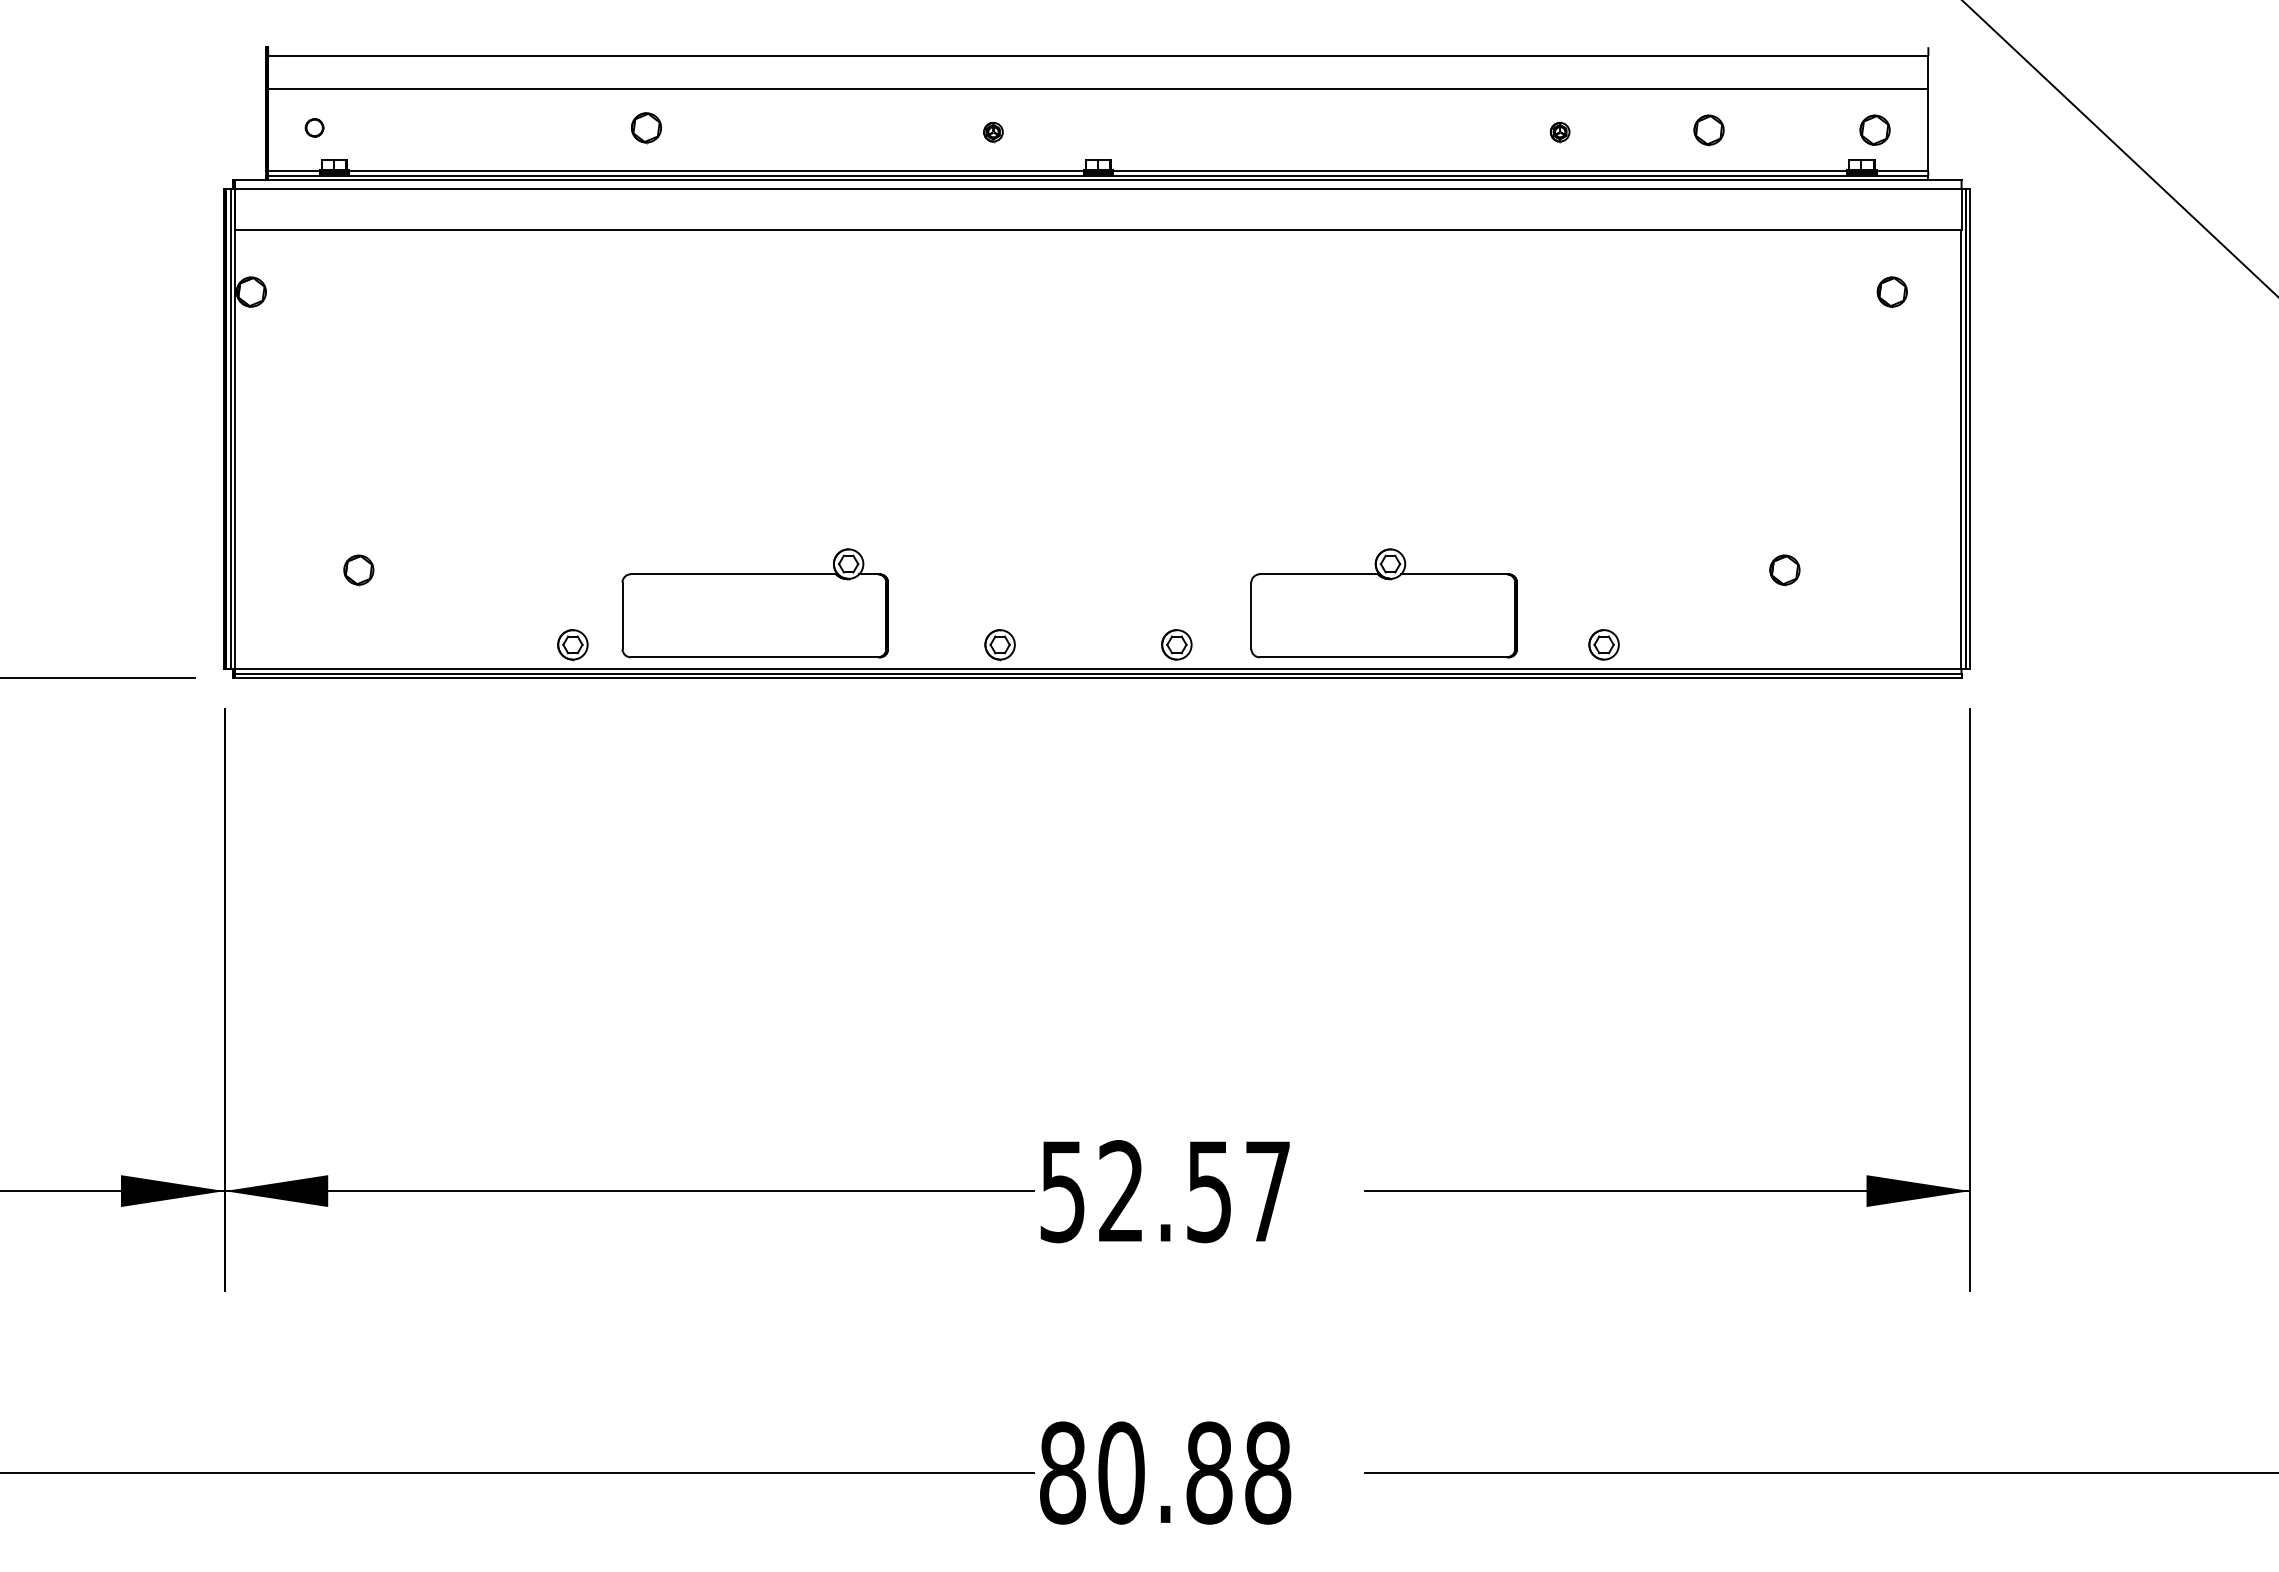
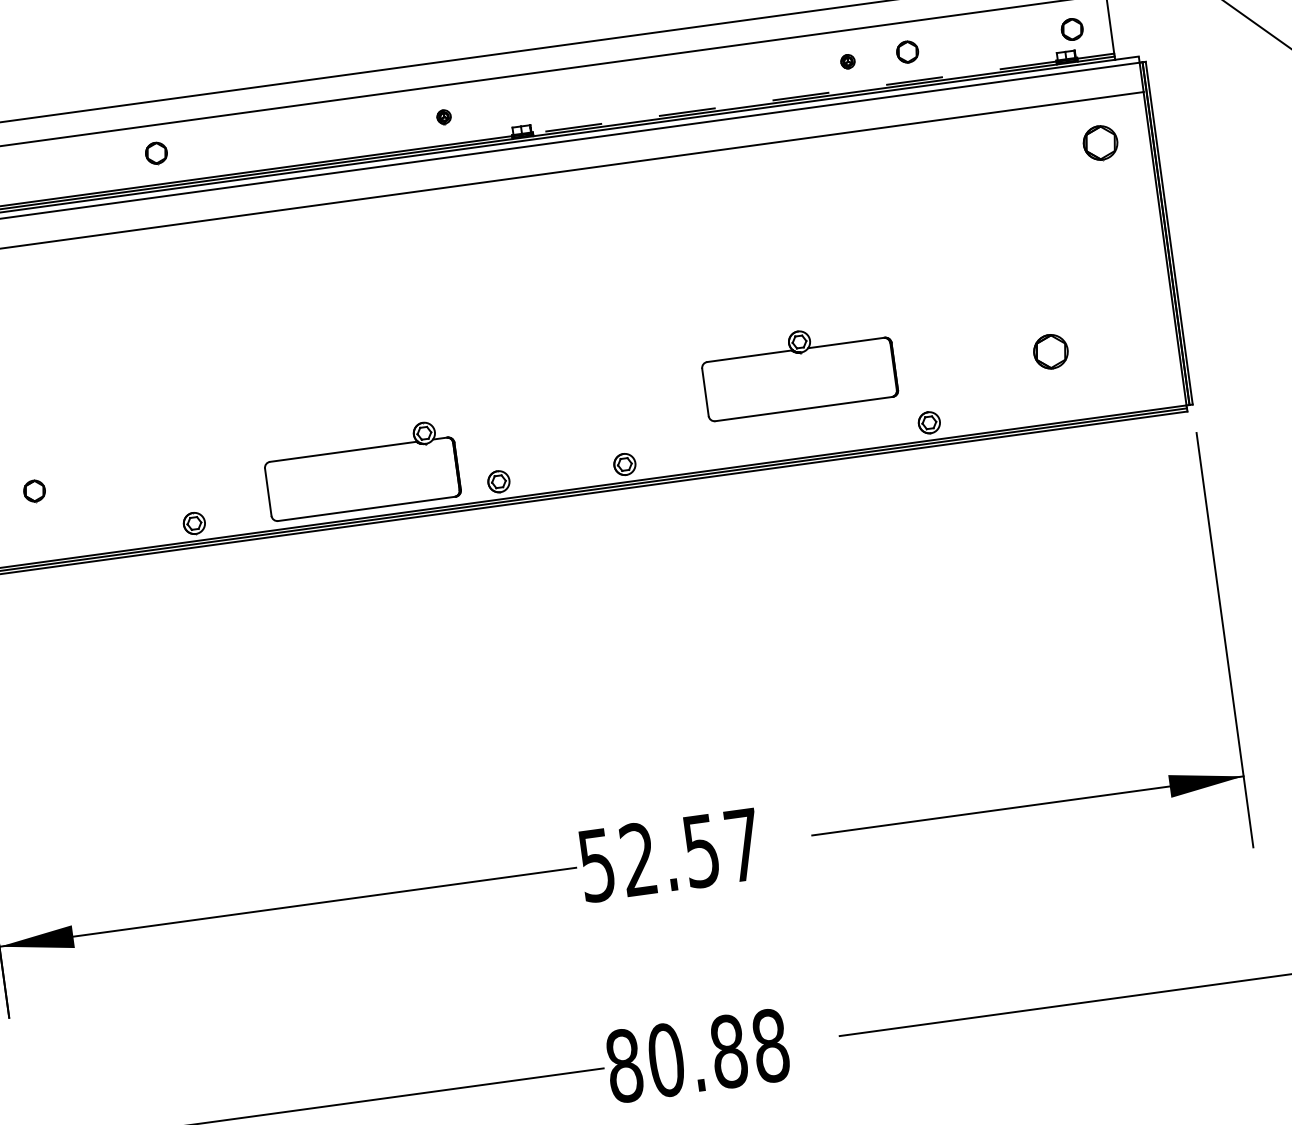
part: (646, 128) -> (156, 153), moved
part: (1708, 130) -> (907, 52), moved
line: (1479, 171) -> (794, 97), solid -> dashed
part: (1891, 292) -> (1099, 143), size x1.6
part: (1784, 570) -> (1050, 352), size x1.6
part: (755, 603) -> (361, 470), moved
part: (1383, 603) -> (798, 370), moved

